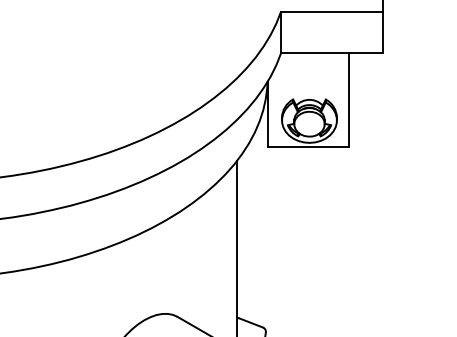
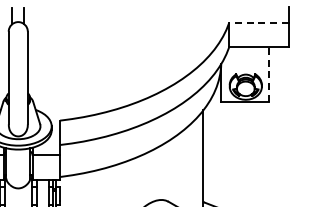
line: (331, 12) -> (258, 23), solid -> dashed
line: (349, 99) -> (269, 74), solid -> dashed

